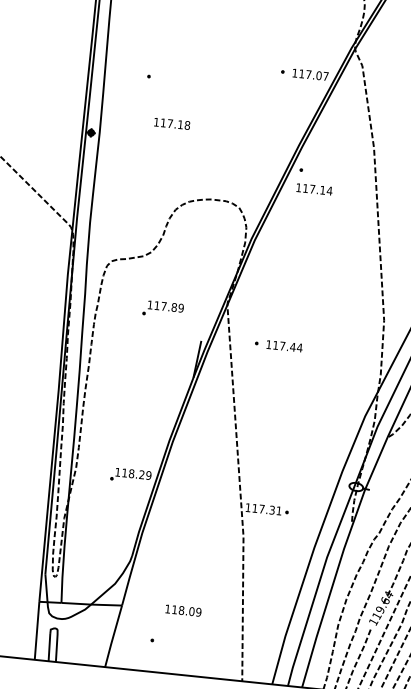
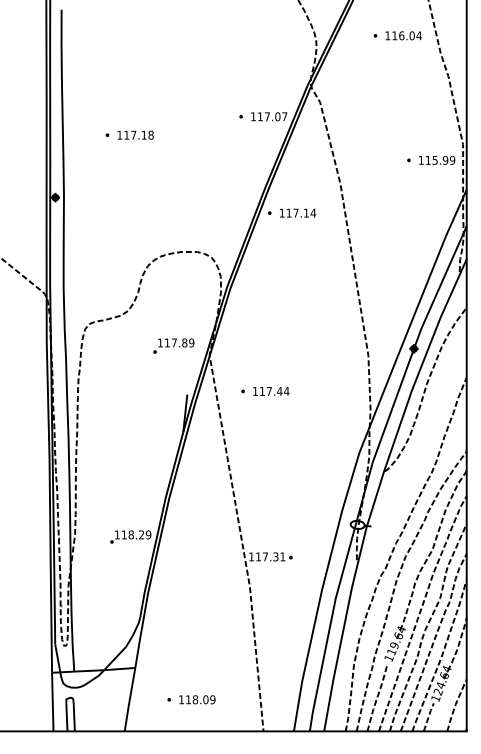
text: (172, 123) -> (135, 134), moved
text: (315, 188) -> (298, 212), moved
part: (162, 308) -> (173, 345), moved
text: (183, 610) -> (197, 699), moved

